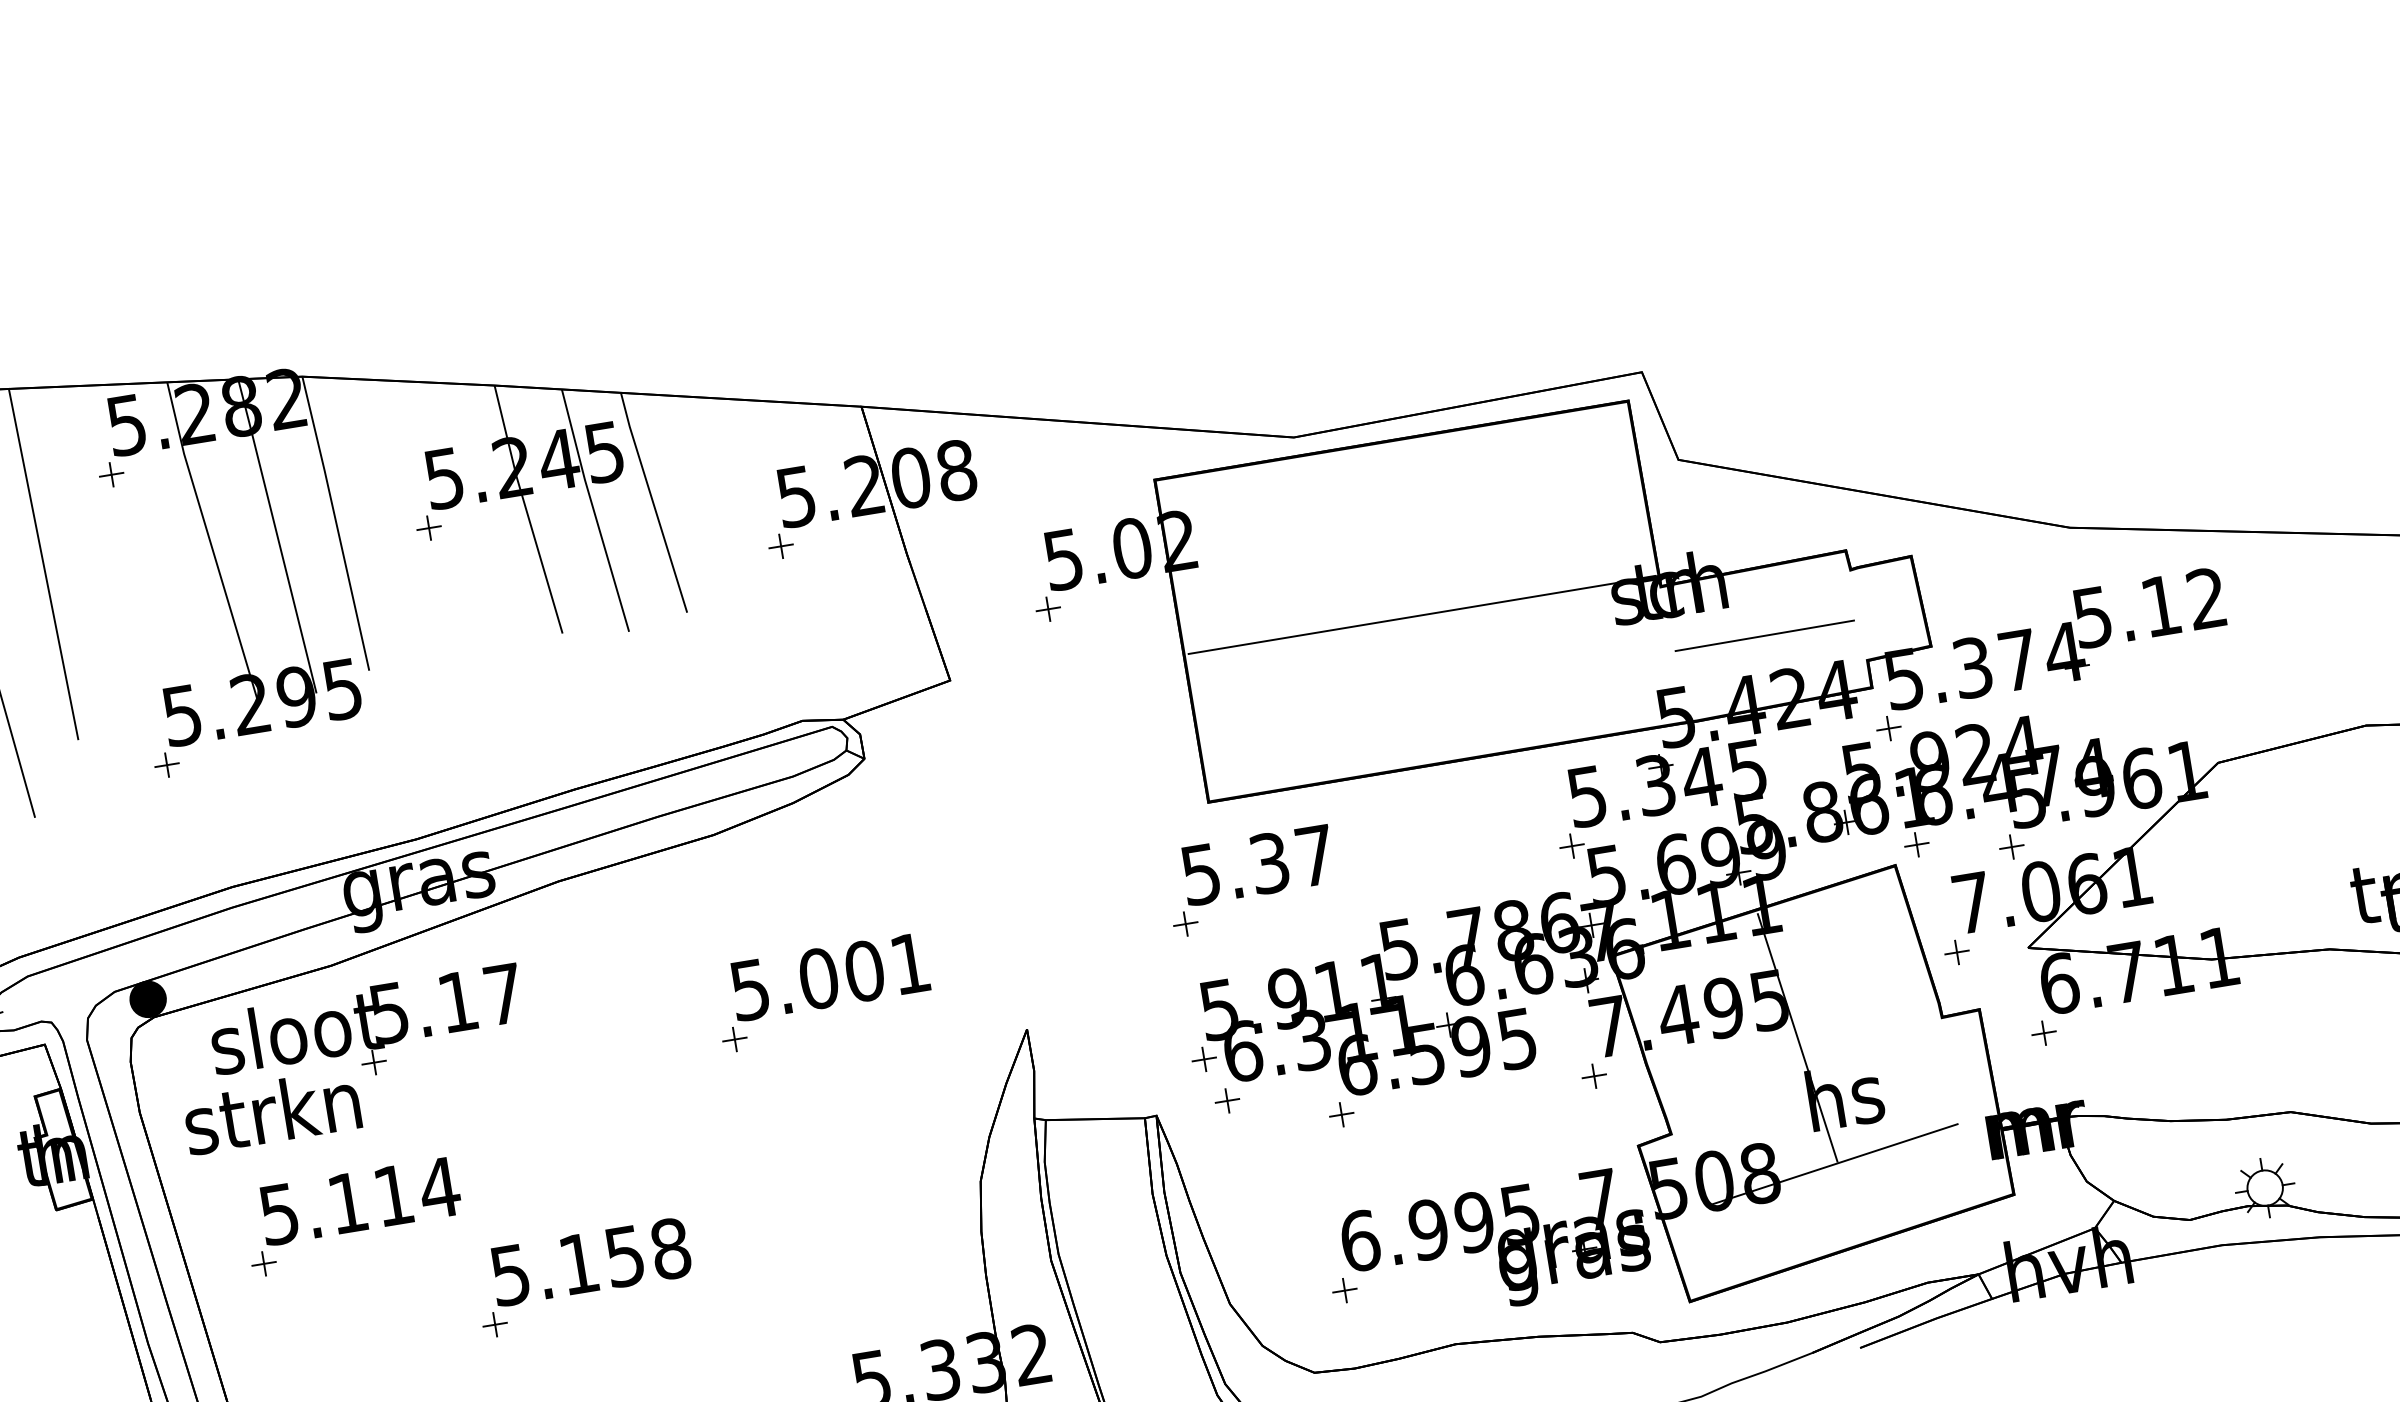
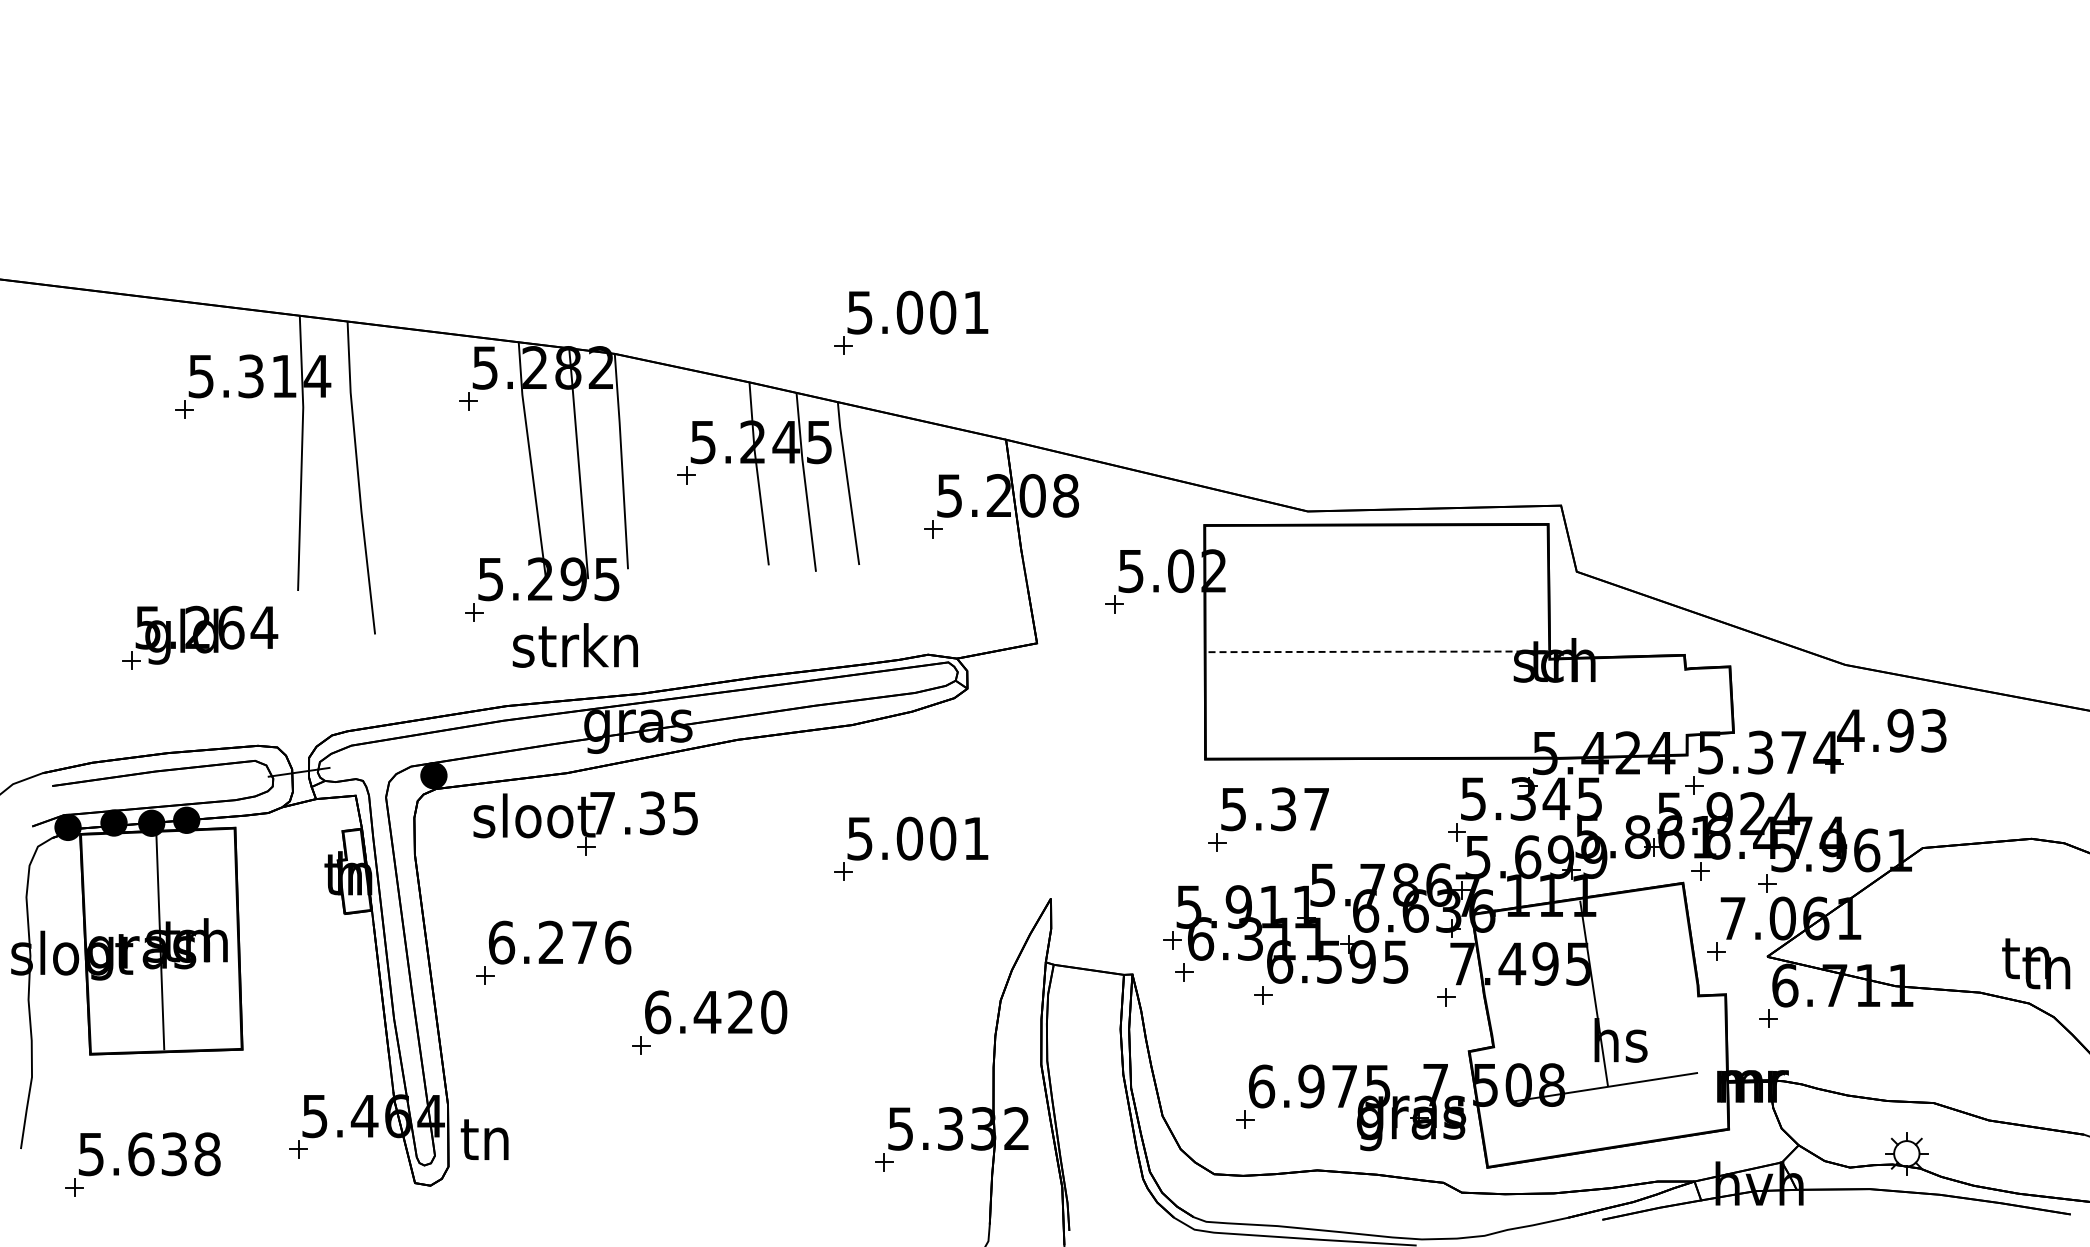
part: (704, 266) -> (911, 322), added
line: (43, 562) -> (410, 455), removed
text: (2148, 607) -> (1891, 730), 5.12 -> 4.93
line: (1424, 614) -> (1379, 651), solid -> dashed
line: (1764, 635) -> (1617, 705), removed
part: (1251, 880) -> (1268, 819), moved
text: (445, 1004) -> (643, 813), 5.17 -> 7.35
text: (270, 1112) -> (574, 645), moved
text: (359, 1201) -> (559, 942), 5.114 -> 6.276
text: (1474, 1222) -> (1344, 1086), 6.995 -> 6.975
text: (591, 1262) -> (716, 1012), 5.158 -> 6.420

